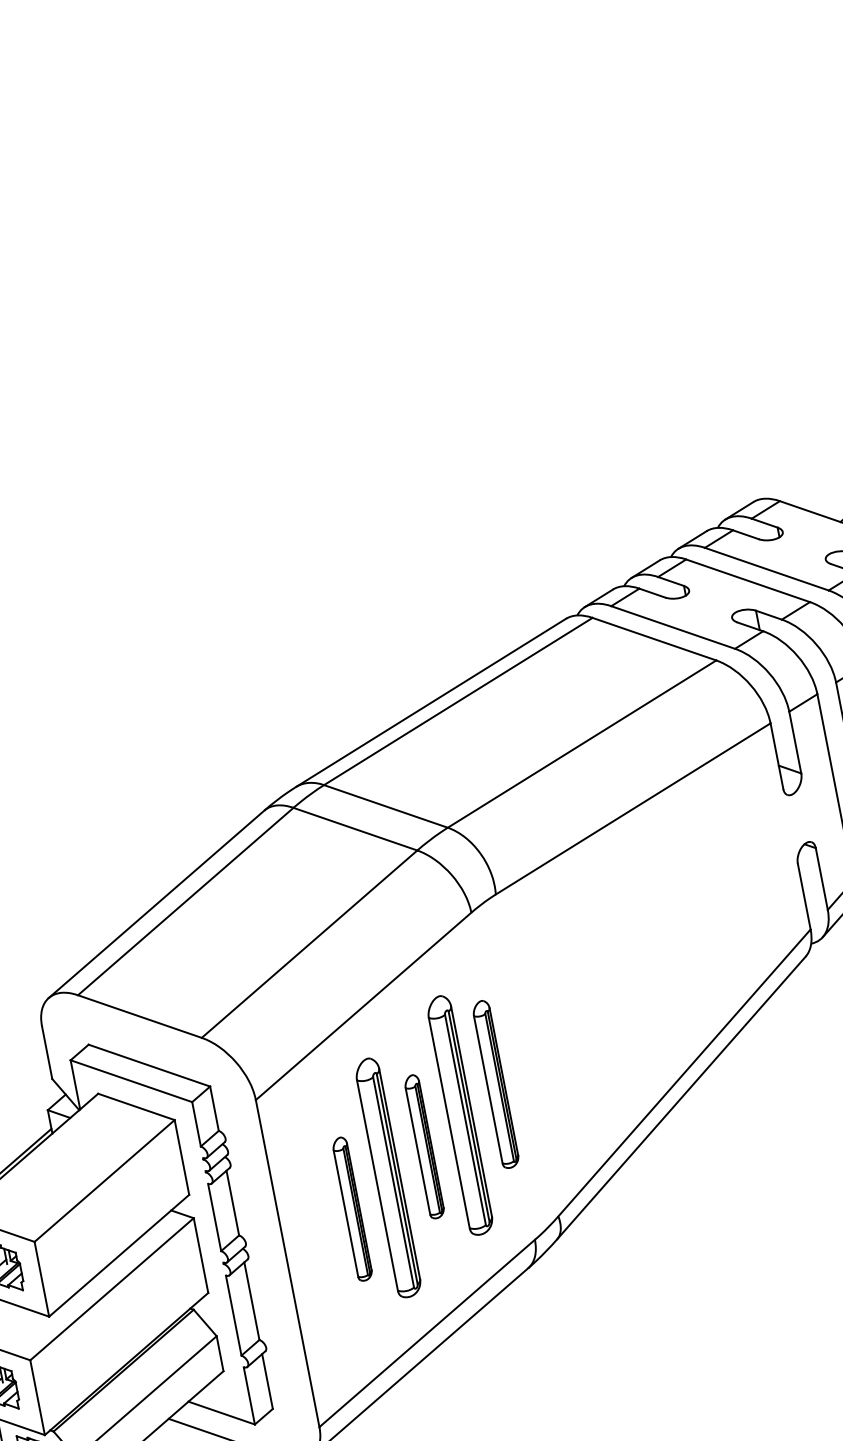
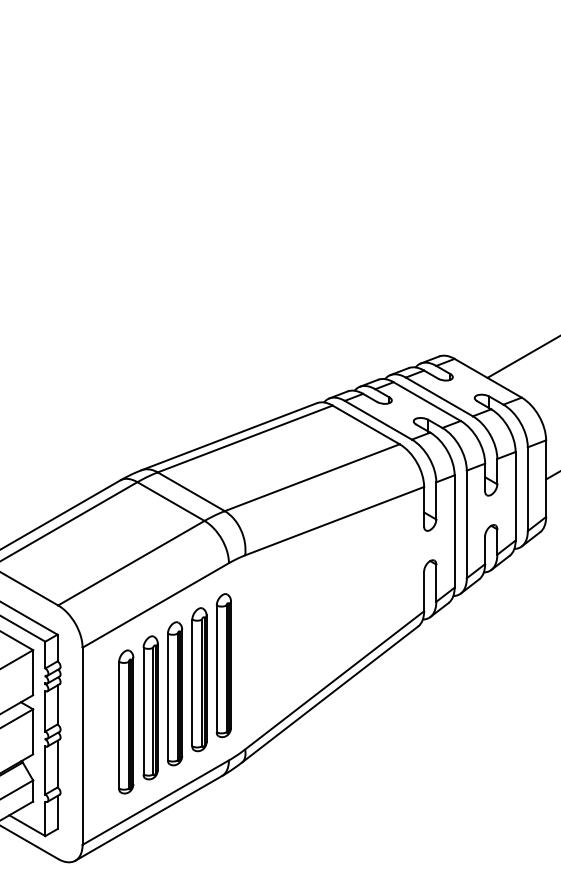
part: (495, 1084) -> (223, 665), size x1.43
part: (424, 1146) -> (175, 693), size x1.67
part: (352, 1208) -> (126, 721), size x1.67

